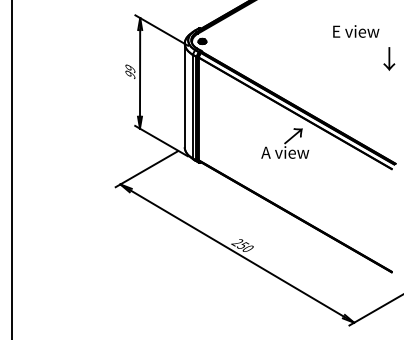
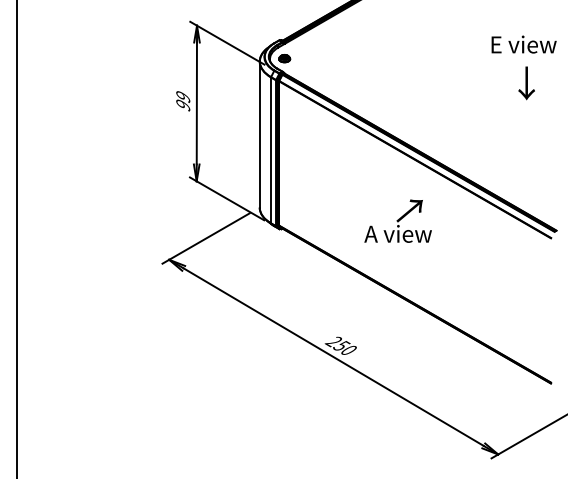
text: (355, 31) -> (523, 44), moved
text: (389, 59) -> (526, 83), moved
text: (284, 143) -> (397, 220), moved

